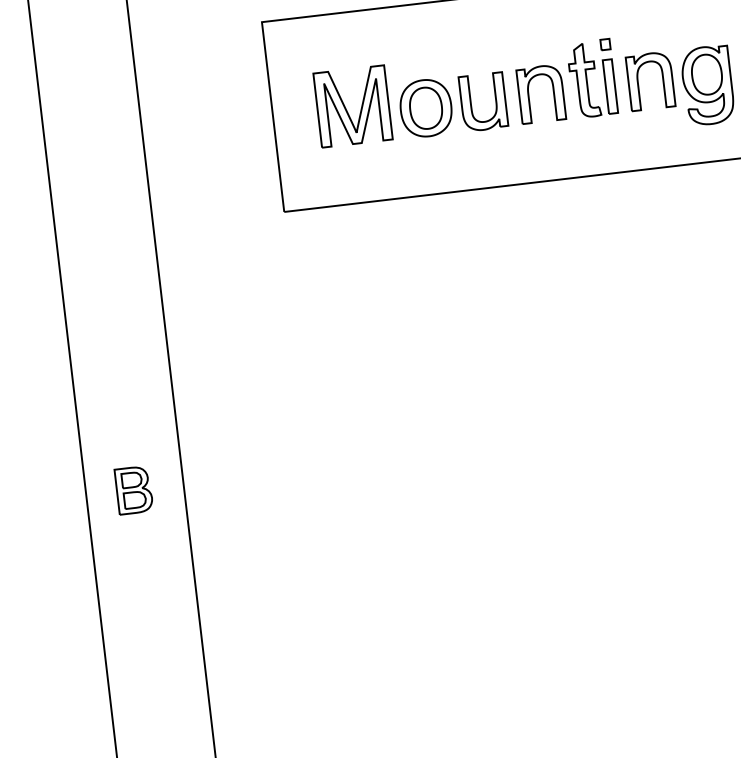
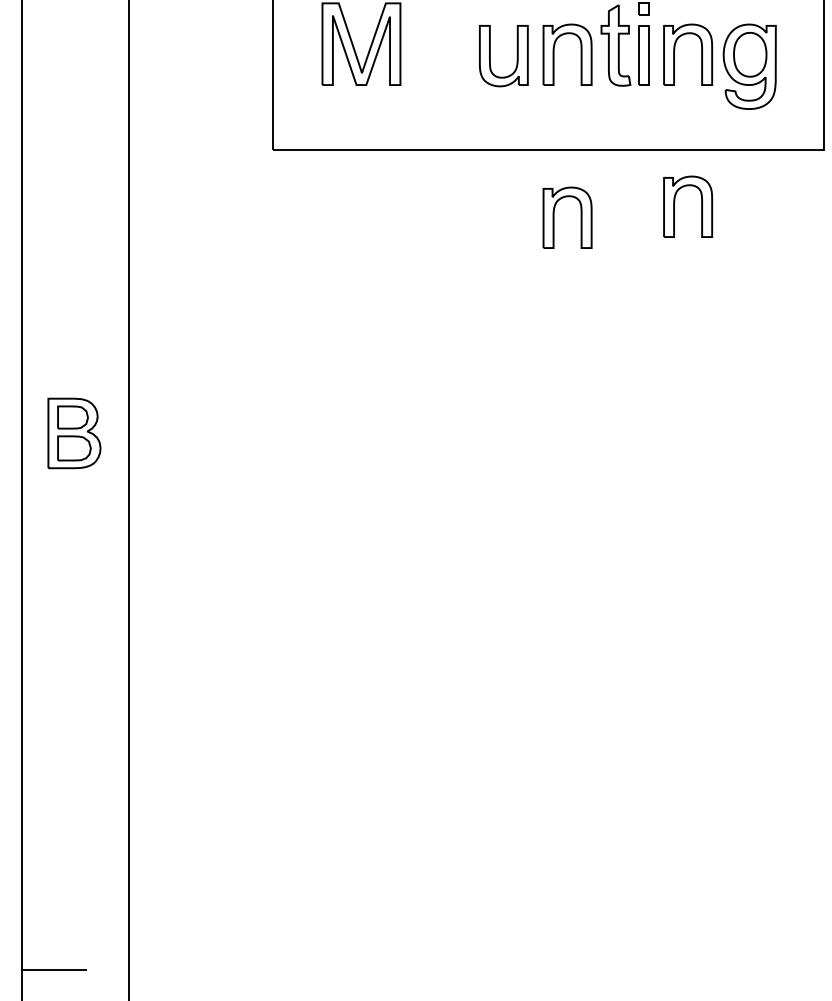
part: (426, 108) -> (440, 55), removed
part: (654, 216) -> (675, 202), added
part: (546, 243) -> (554, 217), added
part: (133, 490) -> (73, 433), size x1.4

